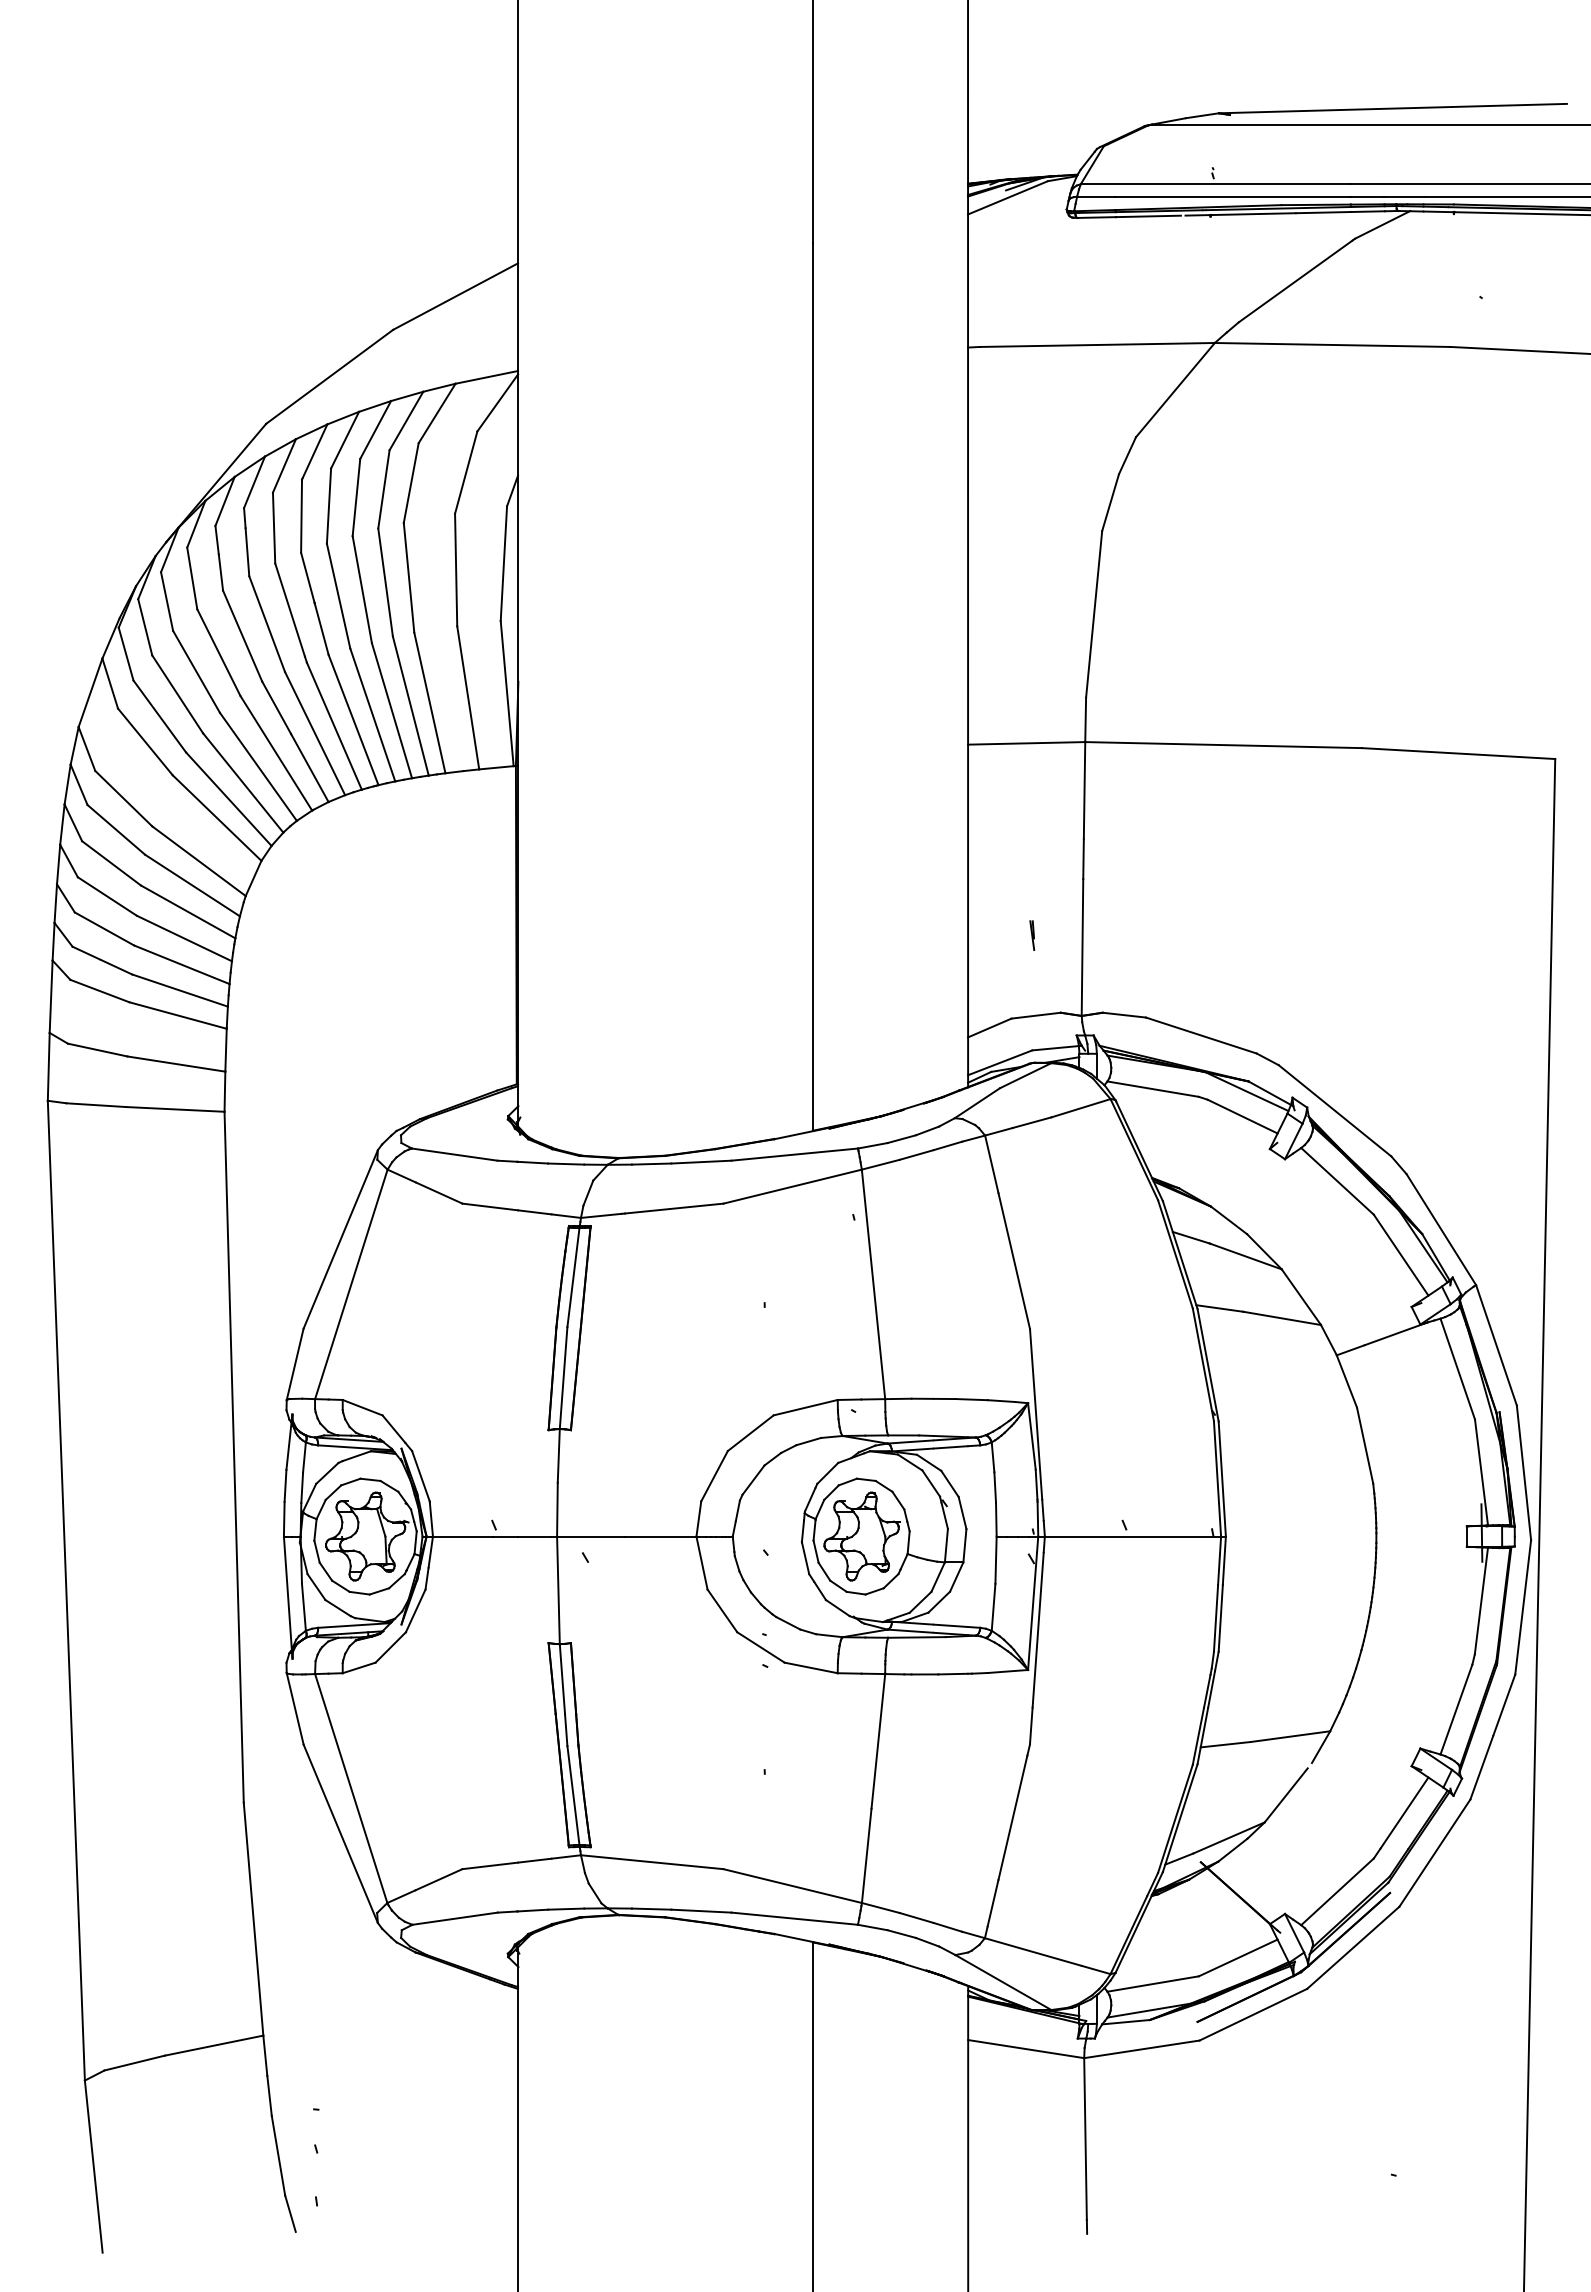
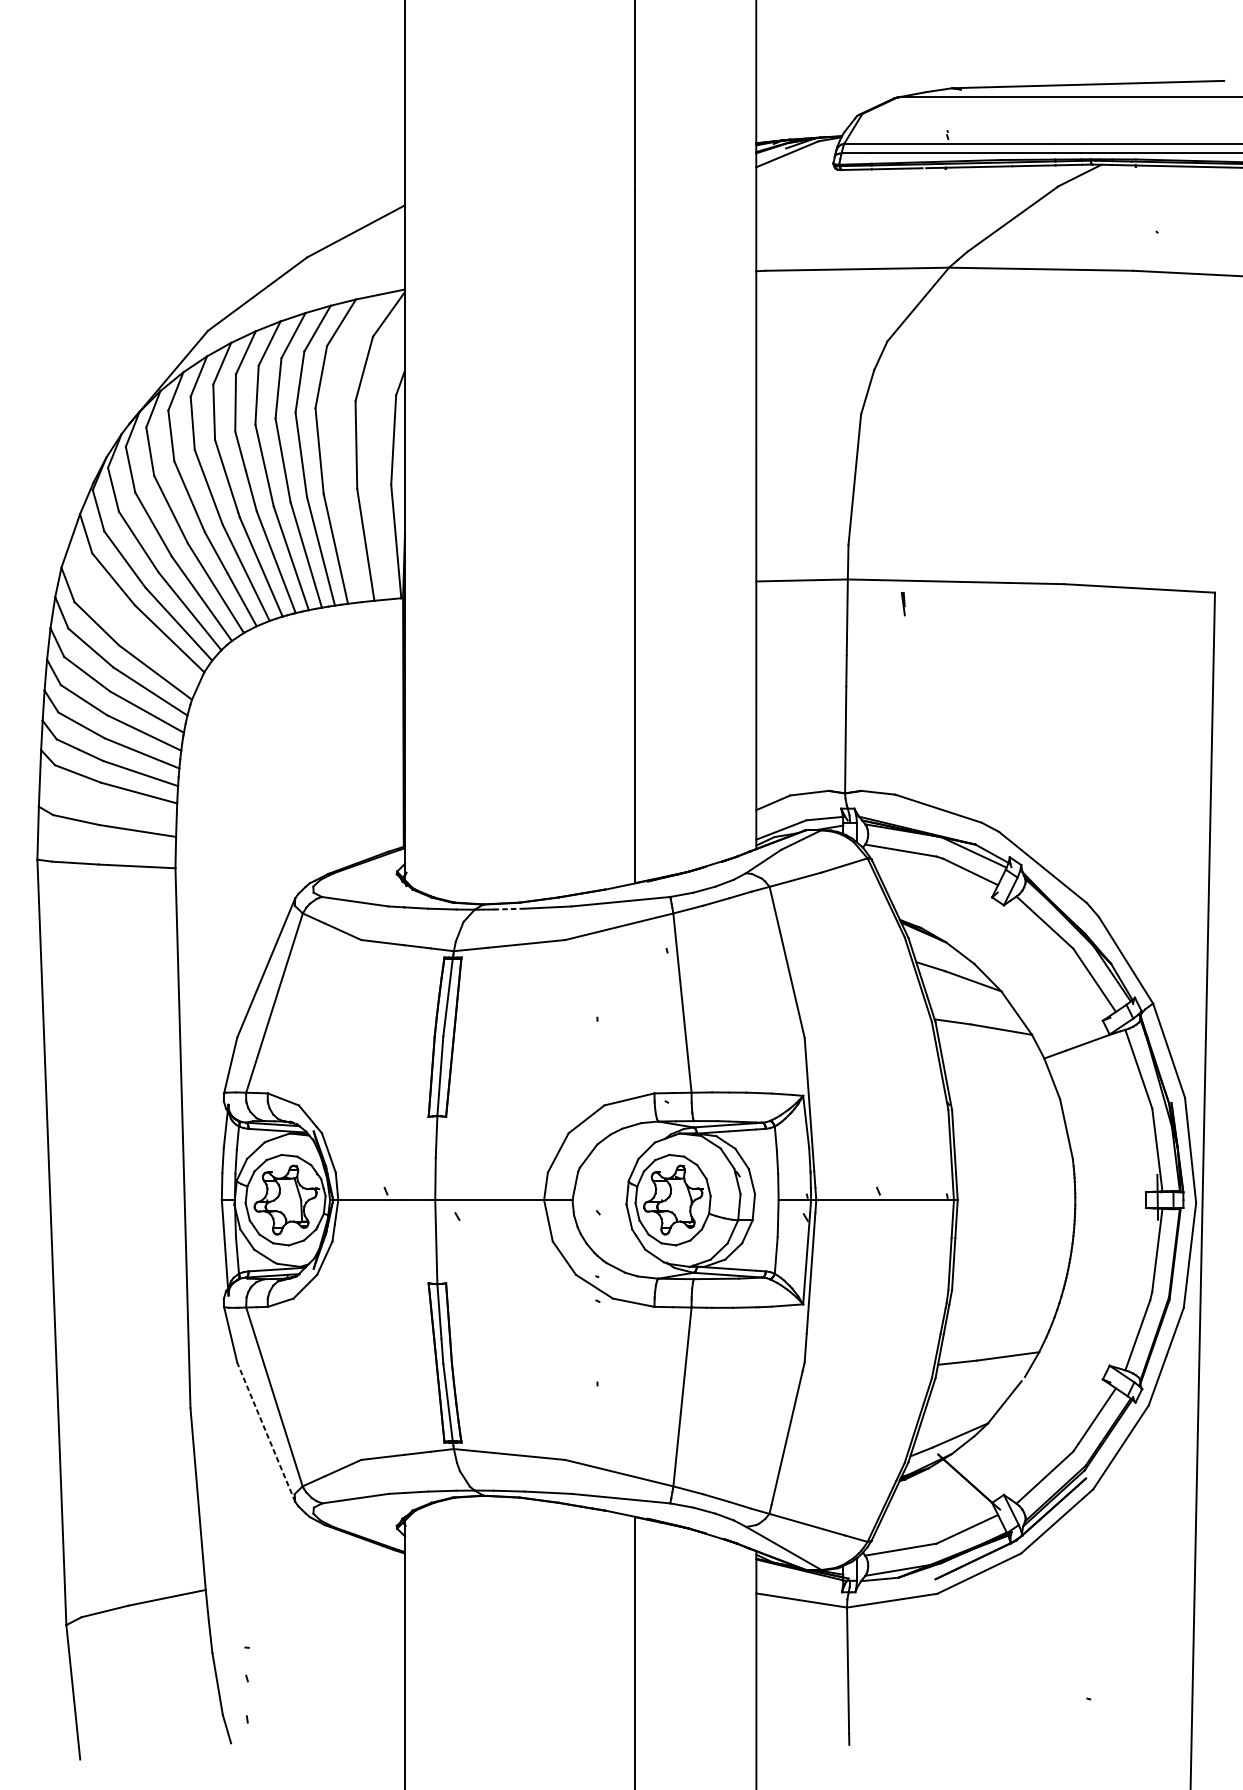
part: (1032, 935) -> (903, 604), moved
line: (651, 1164) -> (509, 909), solid -> dashed
line: (340, 1833) -> (266, 1432), solid -> dashed

